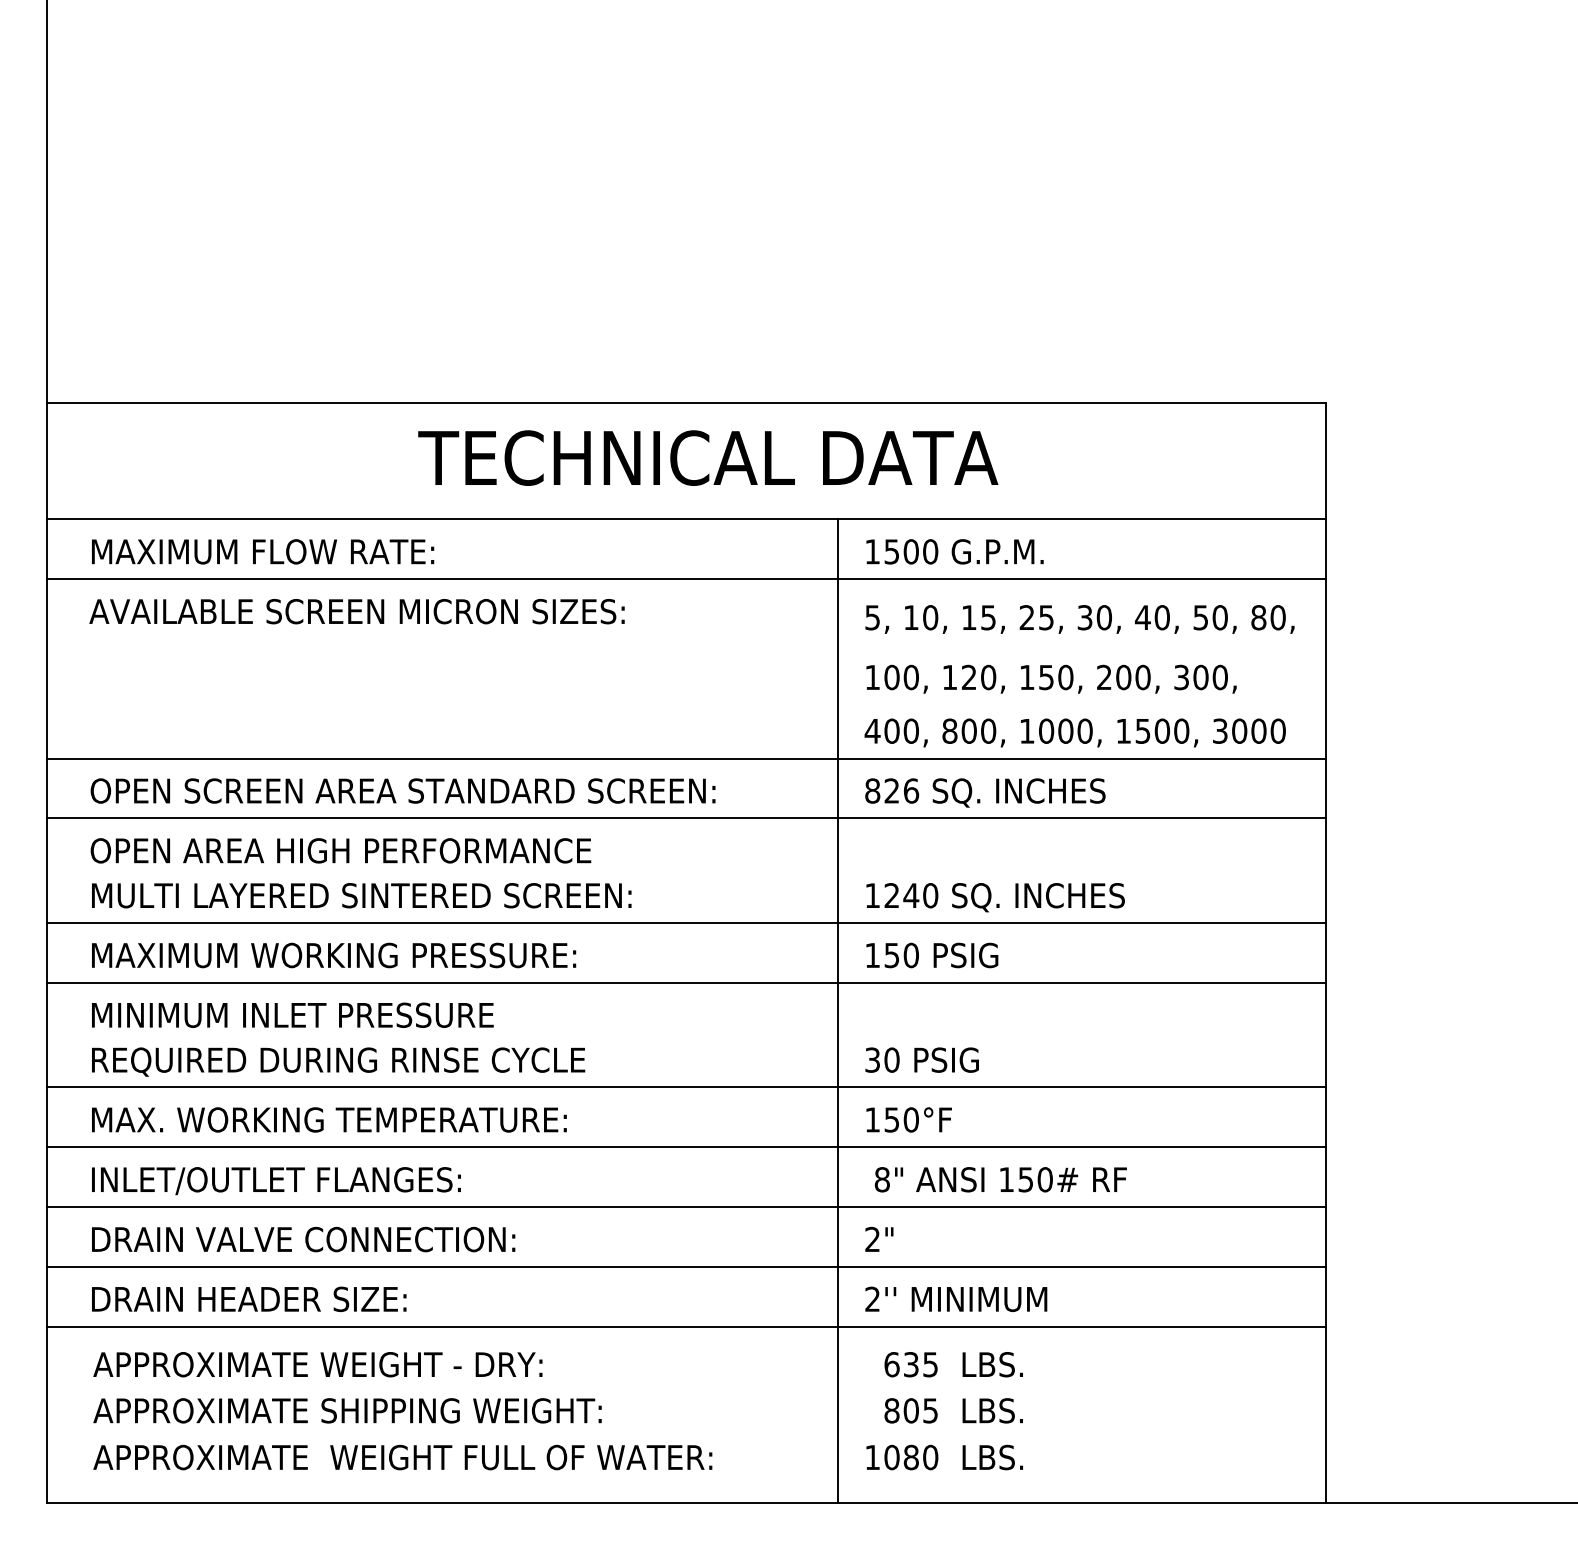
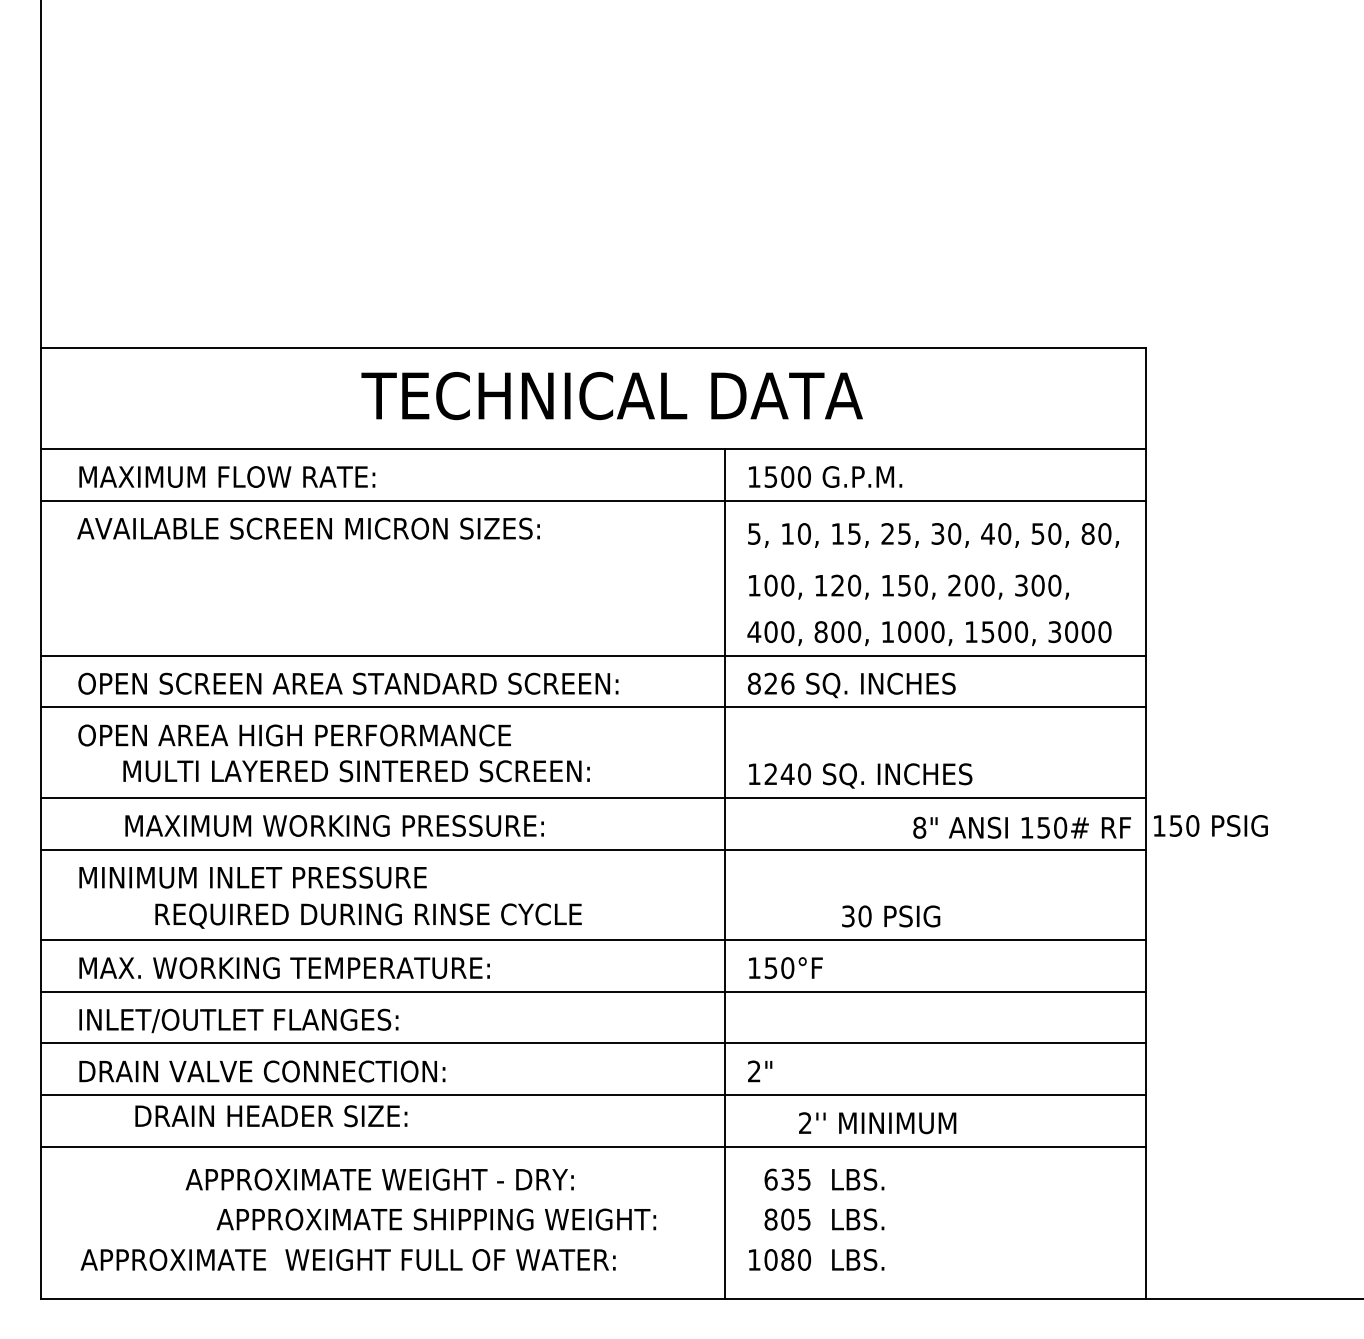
text: (361, 895) -> (356, 771), moved
text: (333, 954) -> (334, 825), moved
text: (931, 954) -> (1210, 825), moved
text: (922, 1060) -> (891, 916), moved
text: (338, 1061) -> (368, 915), moved
text: (1000, 1179) -> (1021, 827), moved
text: (249, 1299) -> (271, 1116), moved
text: (956, 1299) -> (877, 1123), moved
text: (317, 1364) -> (379, 1179), moved
text: (347, 1410) -> (436, 1219), moved

